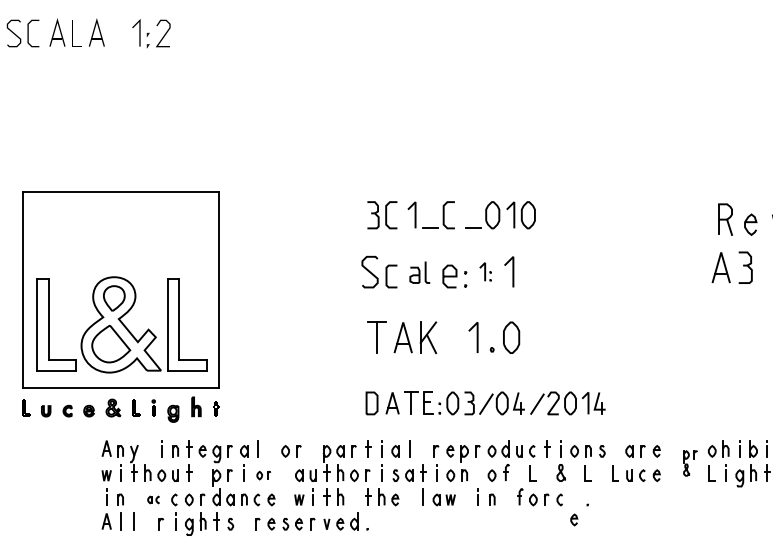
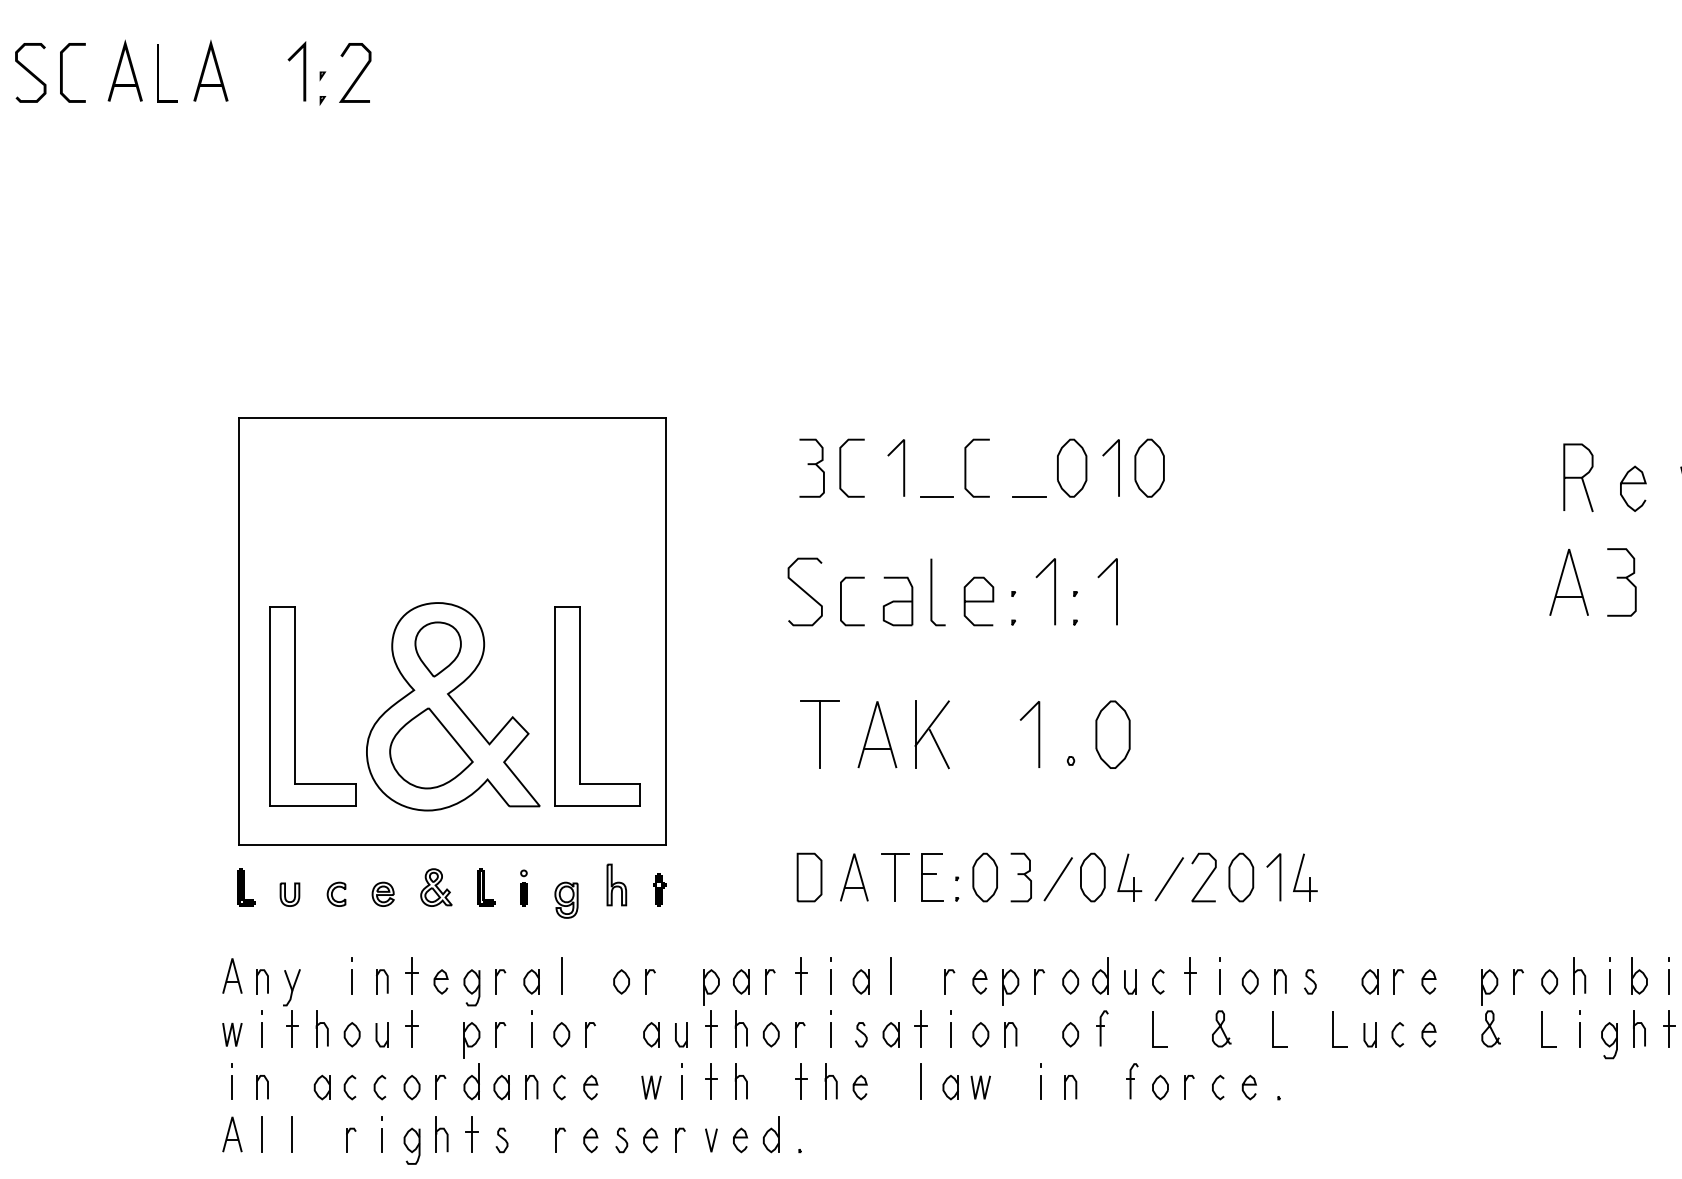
part: (485, 271) -> (1056, 590), size x1.67
part: (419, 272) -> (912, 592), size x1.43
part: (120, 306) -> (451, 666), moved
part: (690, 463) -> (1502, 1008), size x1.43
part: (263, 475) -> (573, 1034), size x1.43
part: (153, 499) -> (334, 1086), size x1.67
curve: (574, 519) -> (1249, 1086), moved

